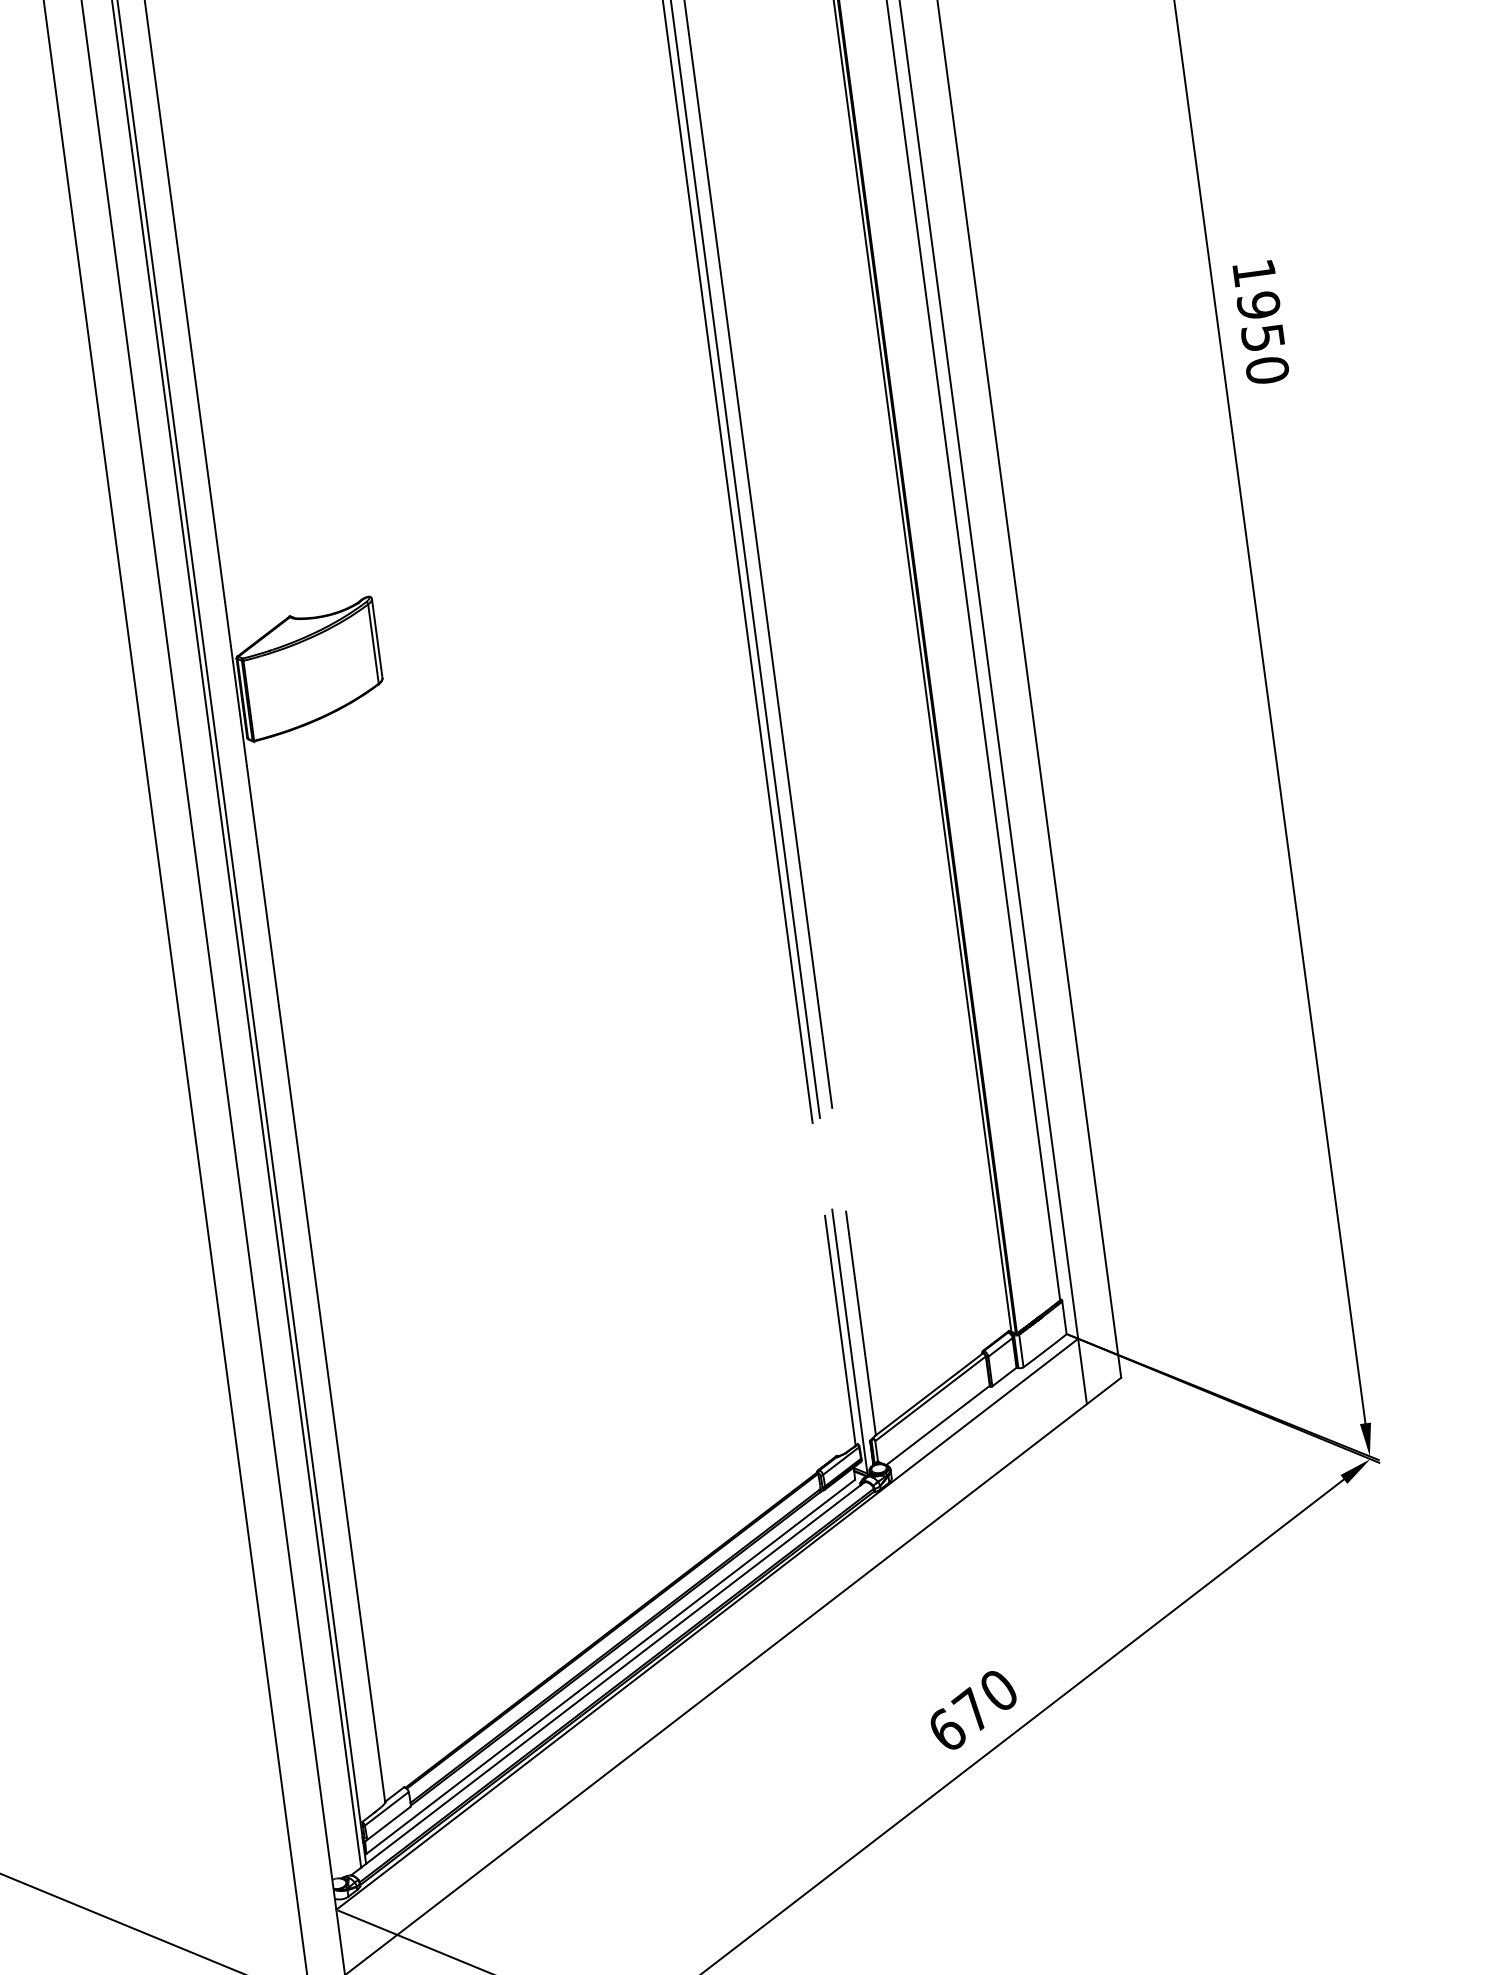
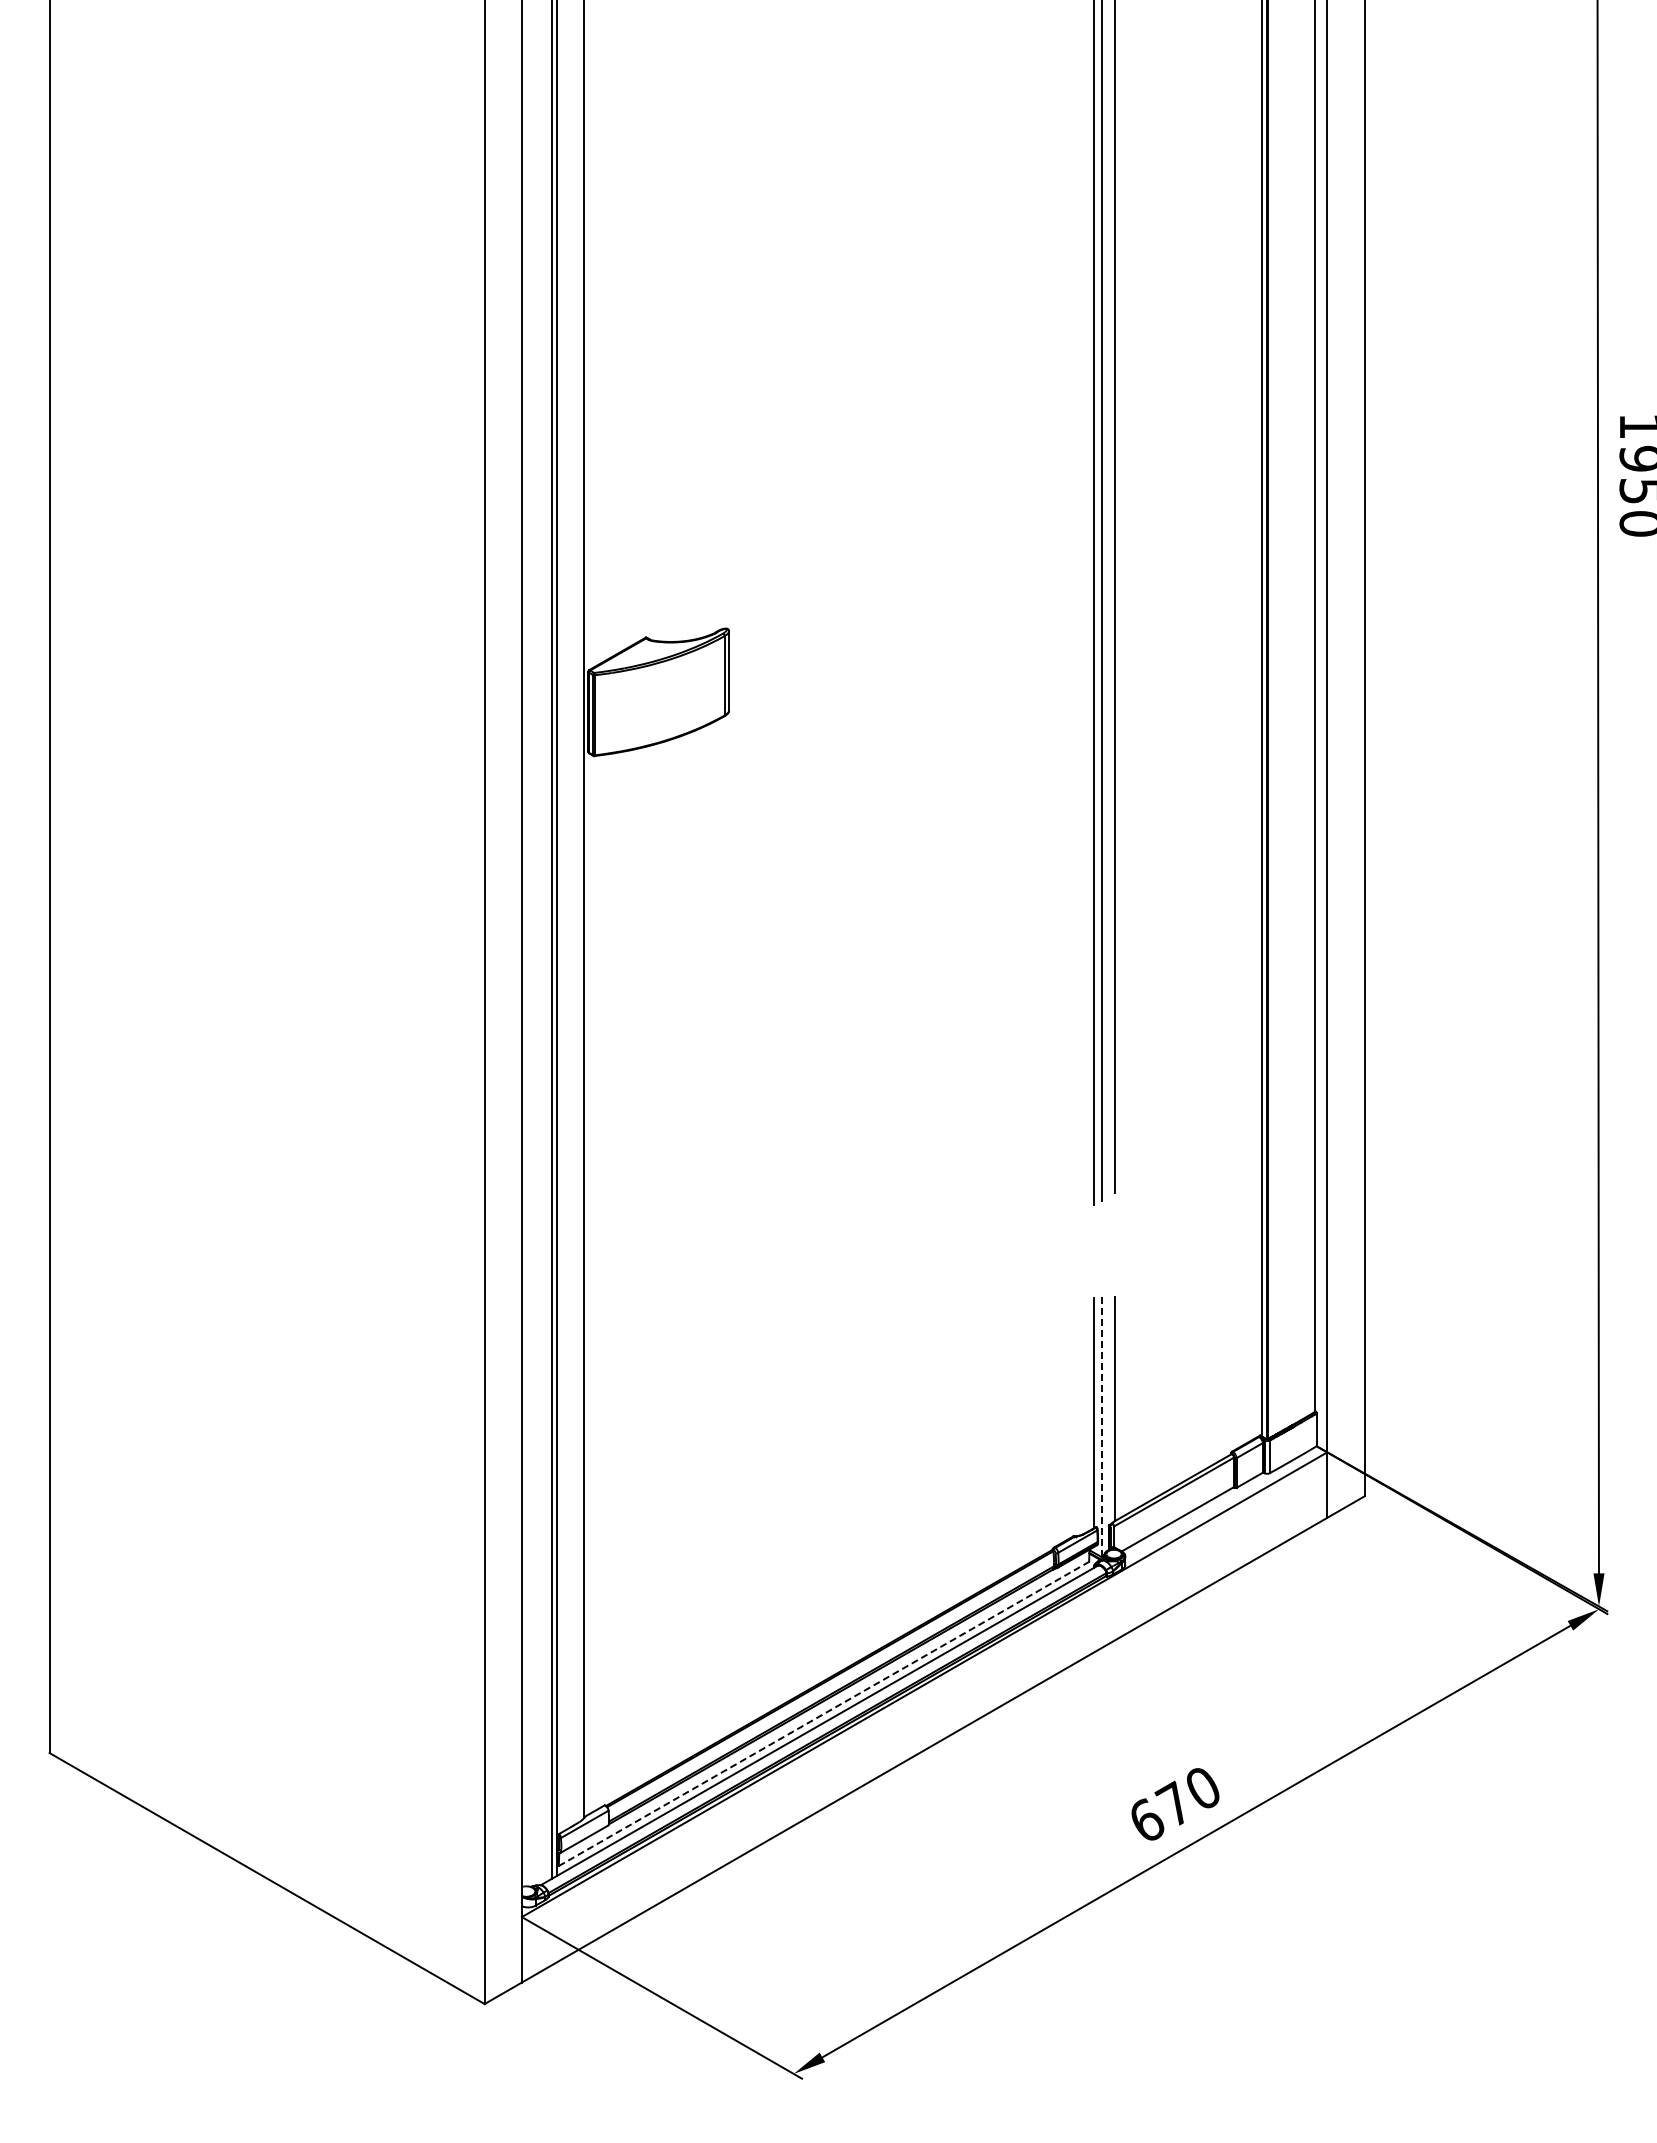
line: (850, 1340) -> (1102, 1424), solid -> dashed
line: (610, 1667) -> (823, 1714), solid -> dashed

